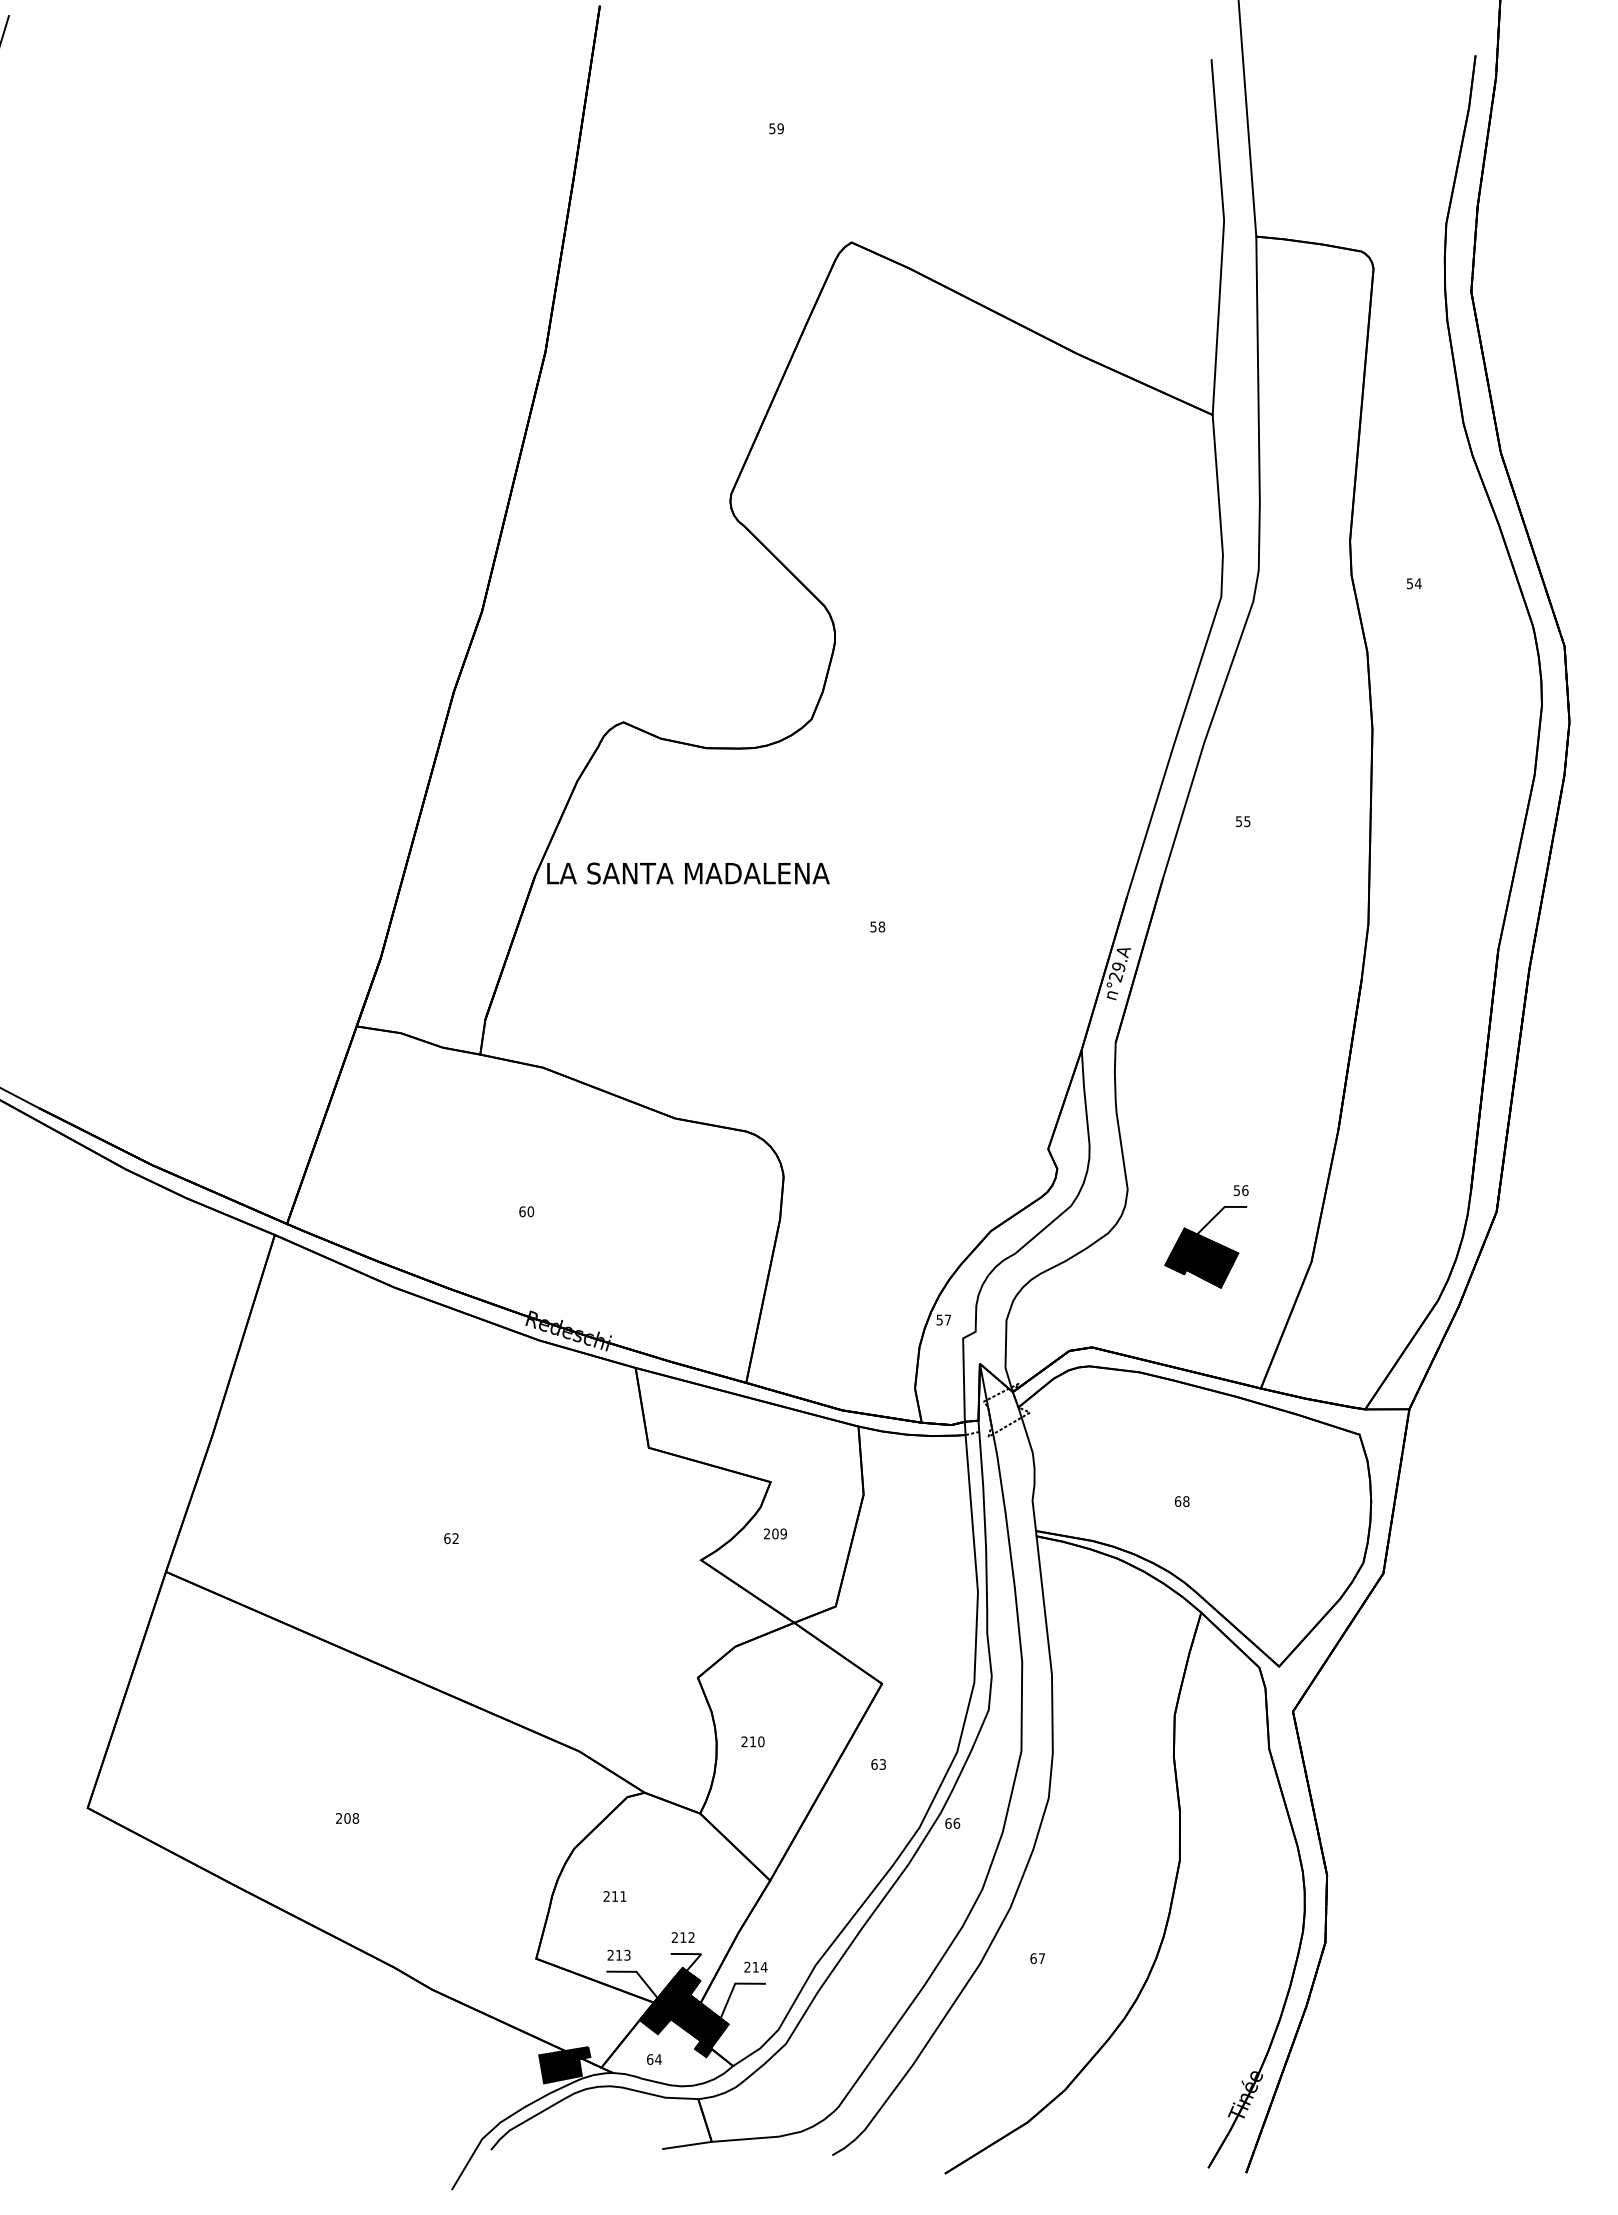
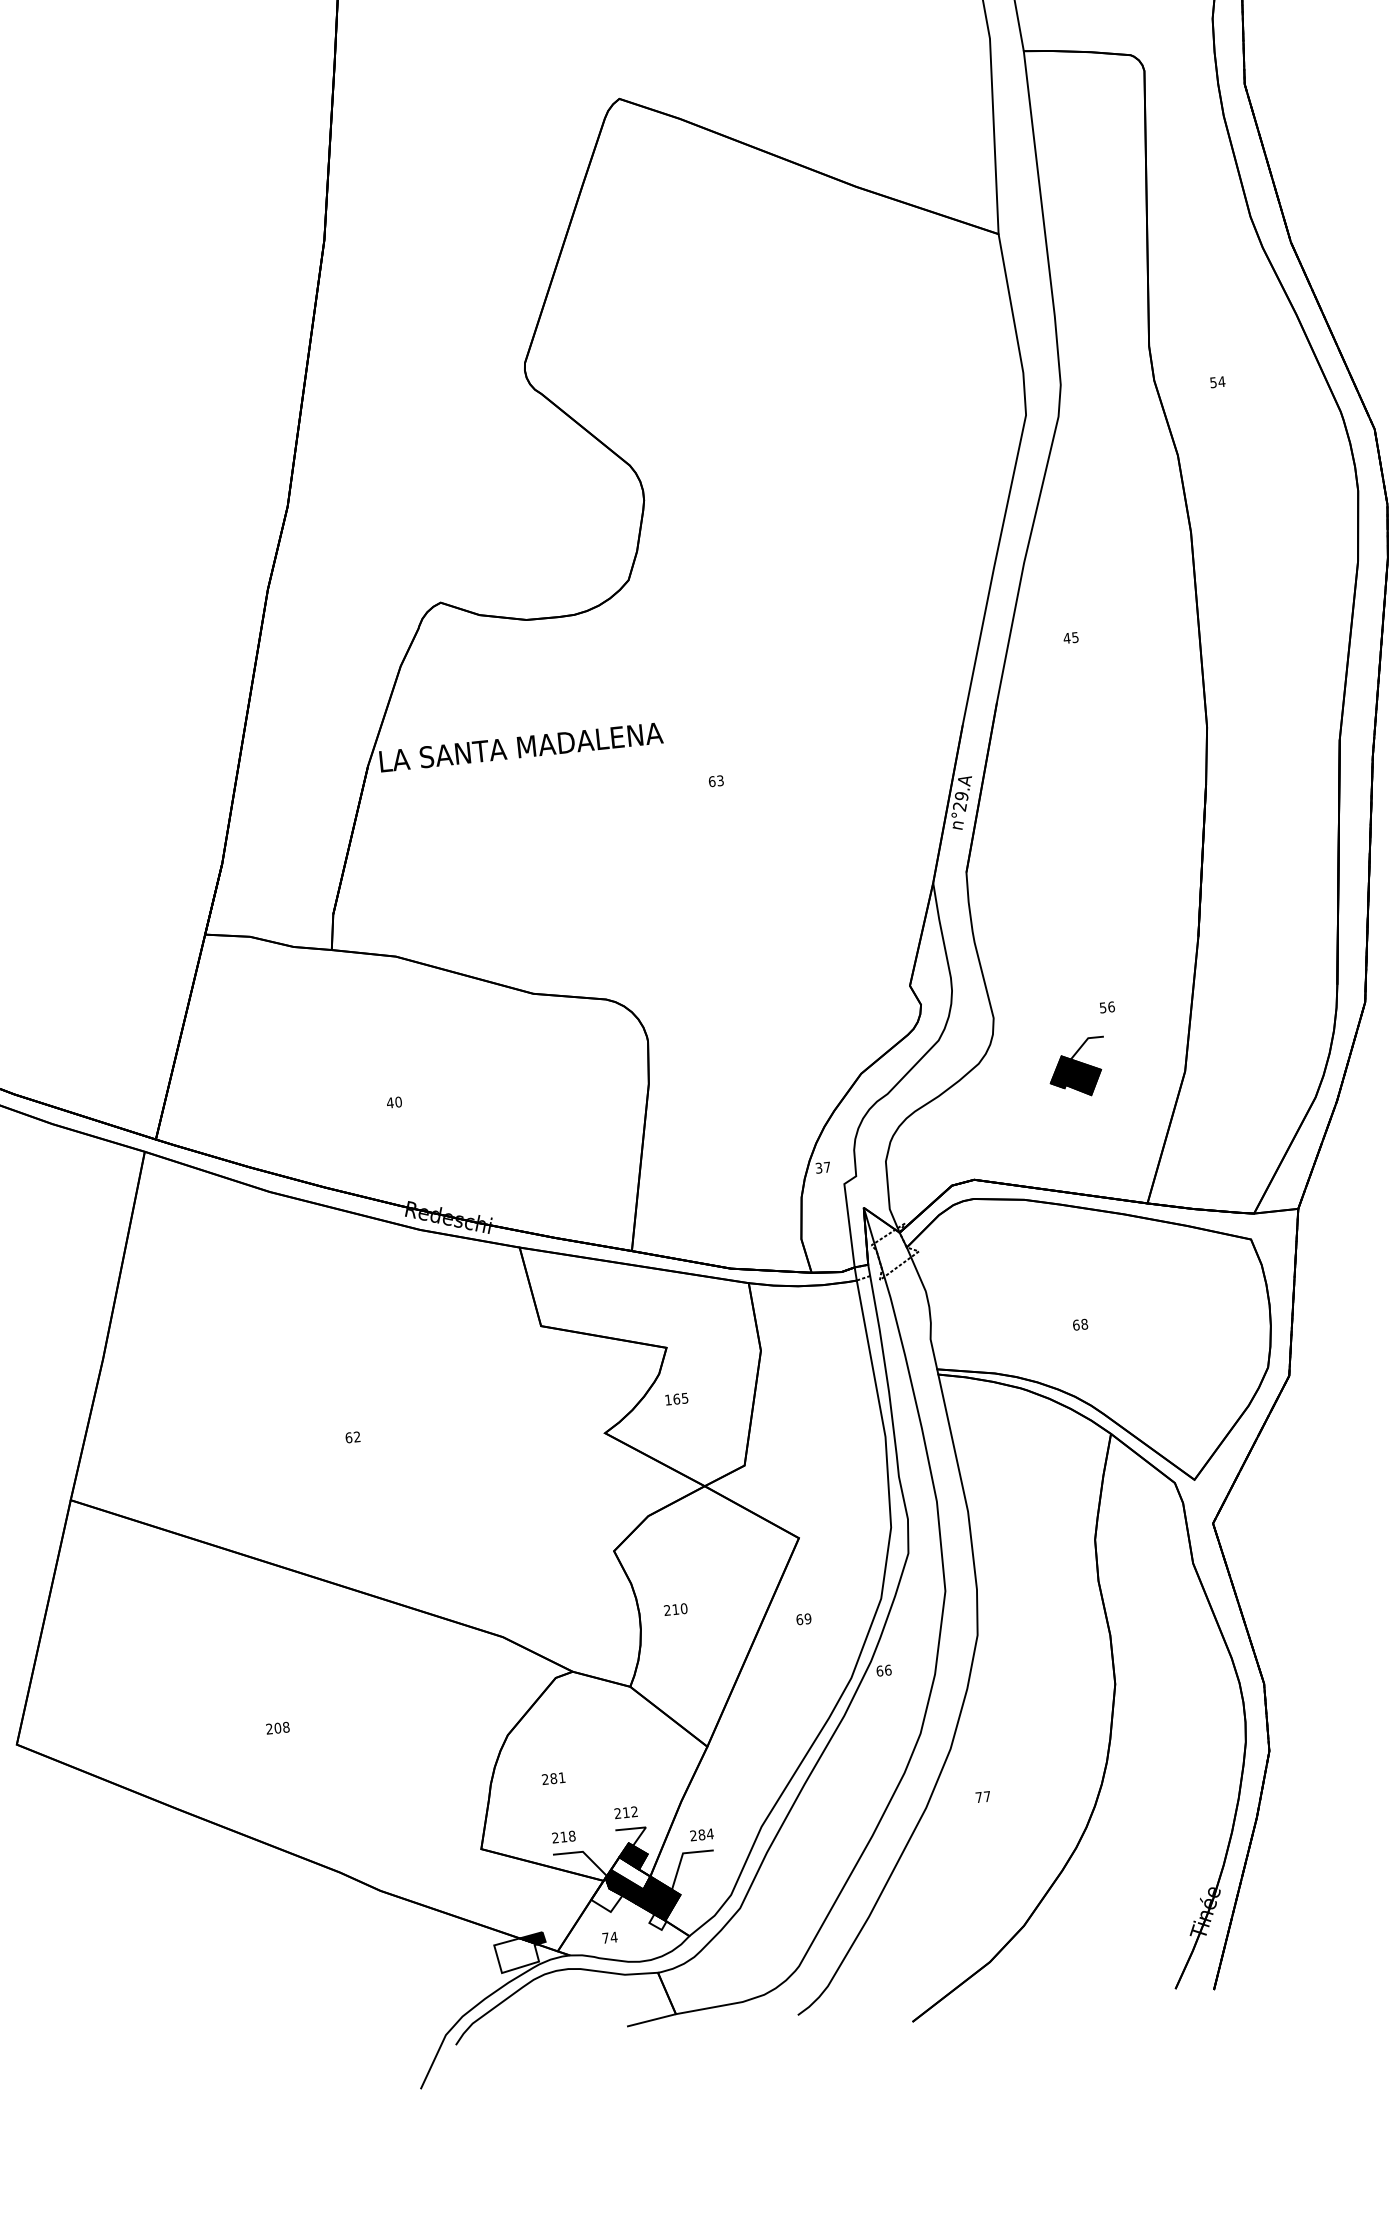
text: (1238, 821) -> (1066, 638), 55 -> 45
text: (877, 926) -> (716, 780), 58 -> 63
text: (522, 1211) -> (390, 1102), 60 -> 40
part: (1205, 1247) -> (1077, 1068), size x0.7
text: (939, 1318) -> (818, 1166), 57 -> 37
text: (774, 1533) -> (675, 1398), 209 -> 165
text: (882, 1764) -> (807, 1618), 63 -> 69
text: (615, 1896) -> (554, 1778), 211 -> 281
text: (627, 1955) -> (572, 1836), 213 -> 218
text: (1033, 1958) -> (978, 1797), 67 -> 77
text: (755, 1966) -> (701, 1834), 214 -> 284
fill: (681, 1997) -> (630, 1872), removed
fill: (655, 2016) -> (606, 1894), removed
fill: (703, 2048) -> (657, 1921), removed
text: (650, 2059) -> (606, 1938), 64 -> 74
fill: (560, 2066) -> (516, 1954), removed

